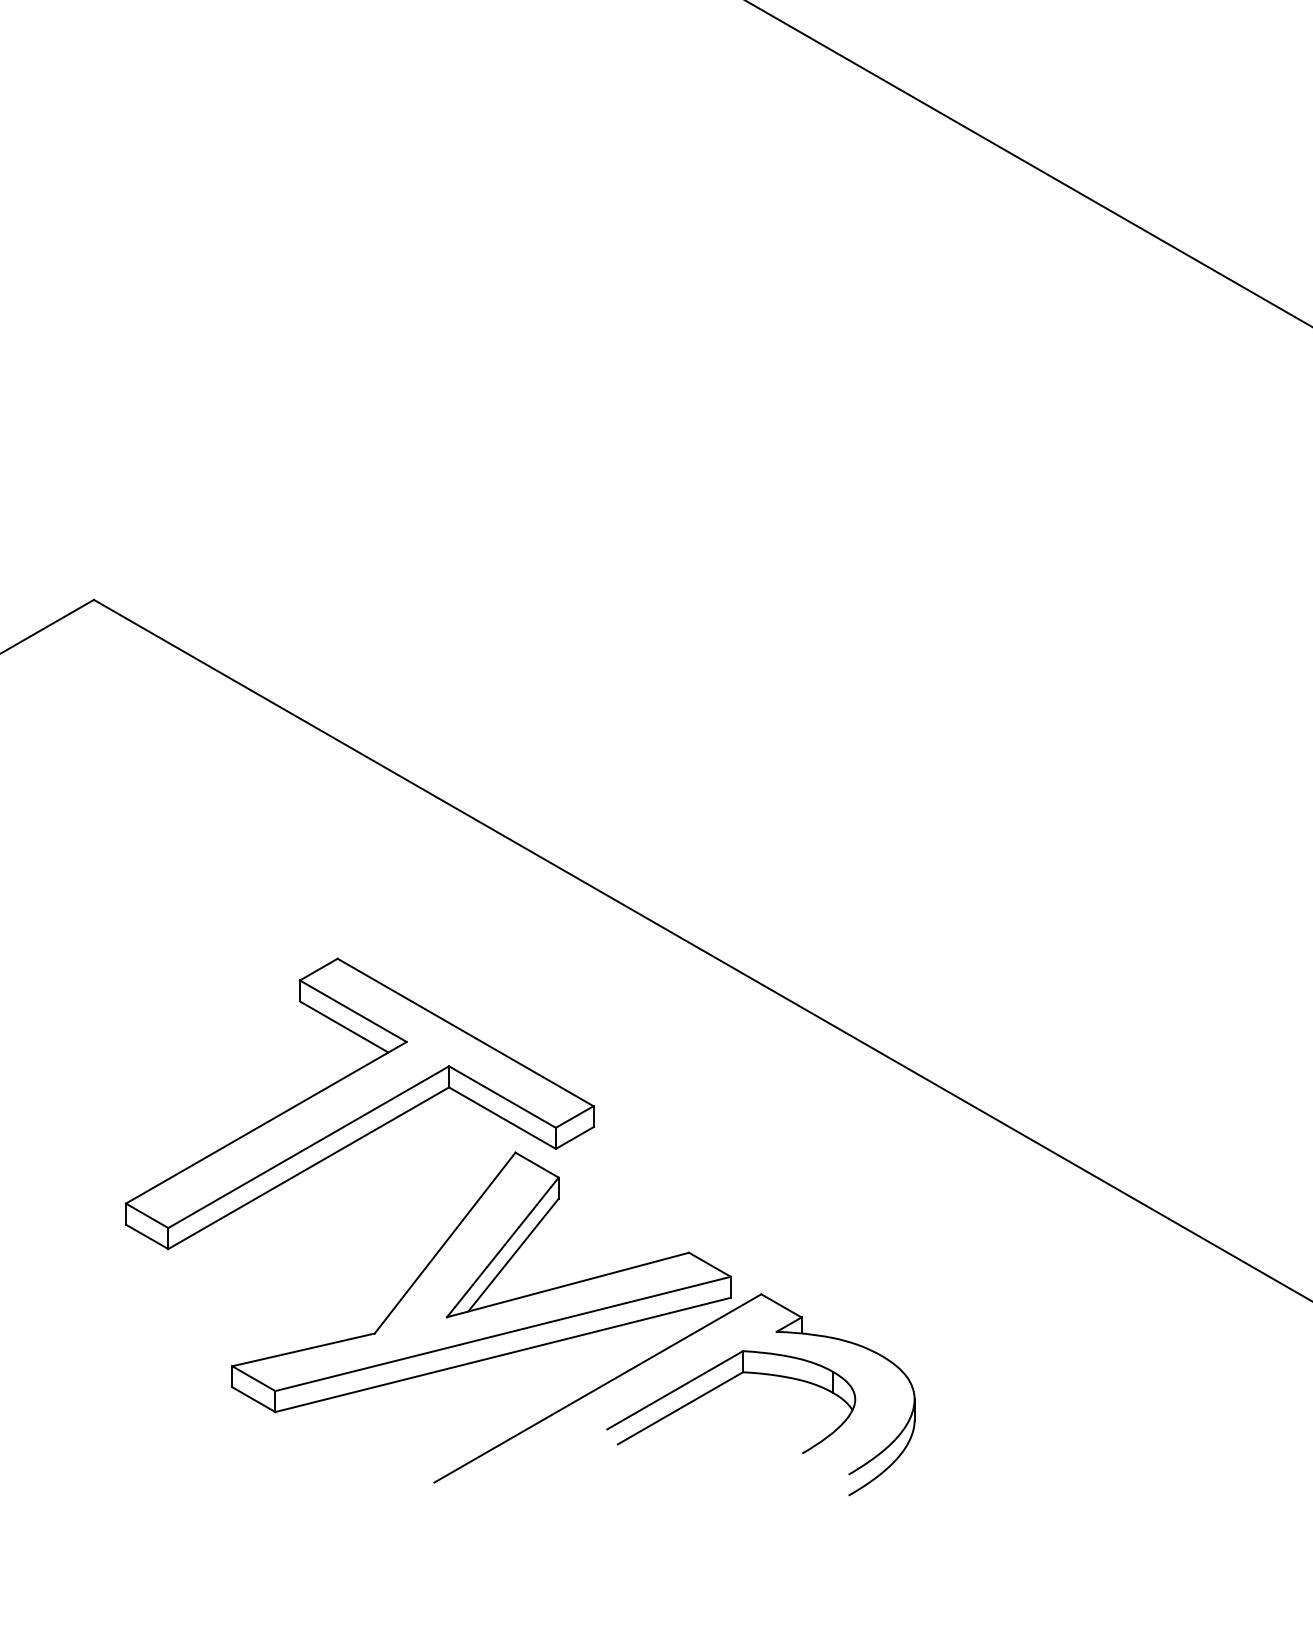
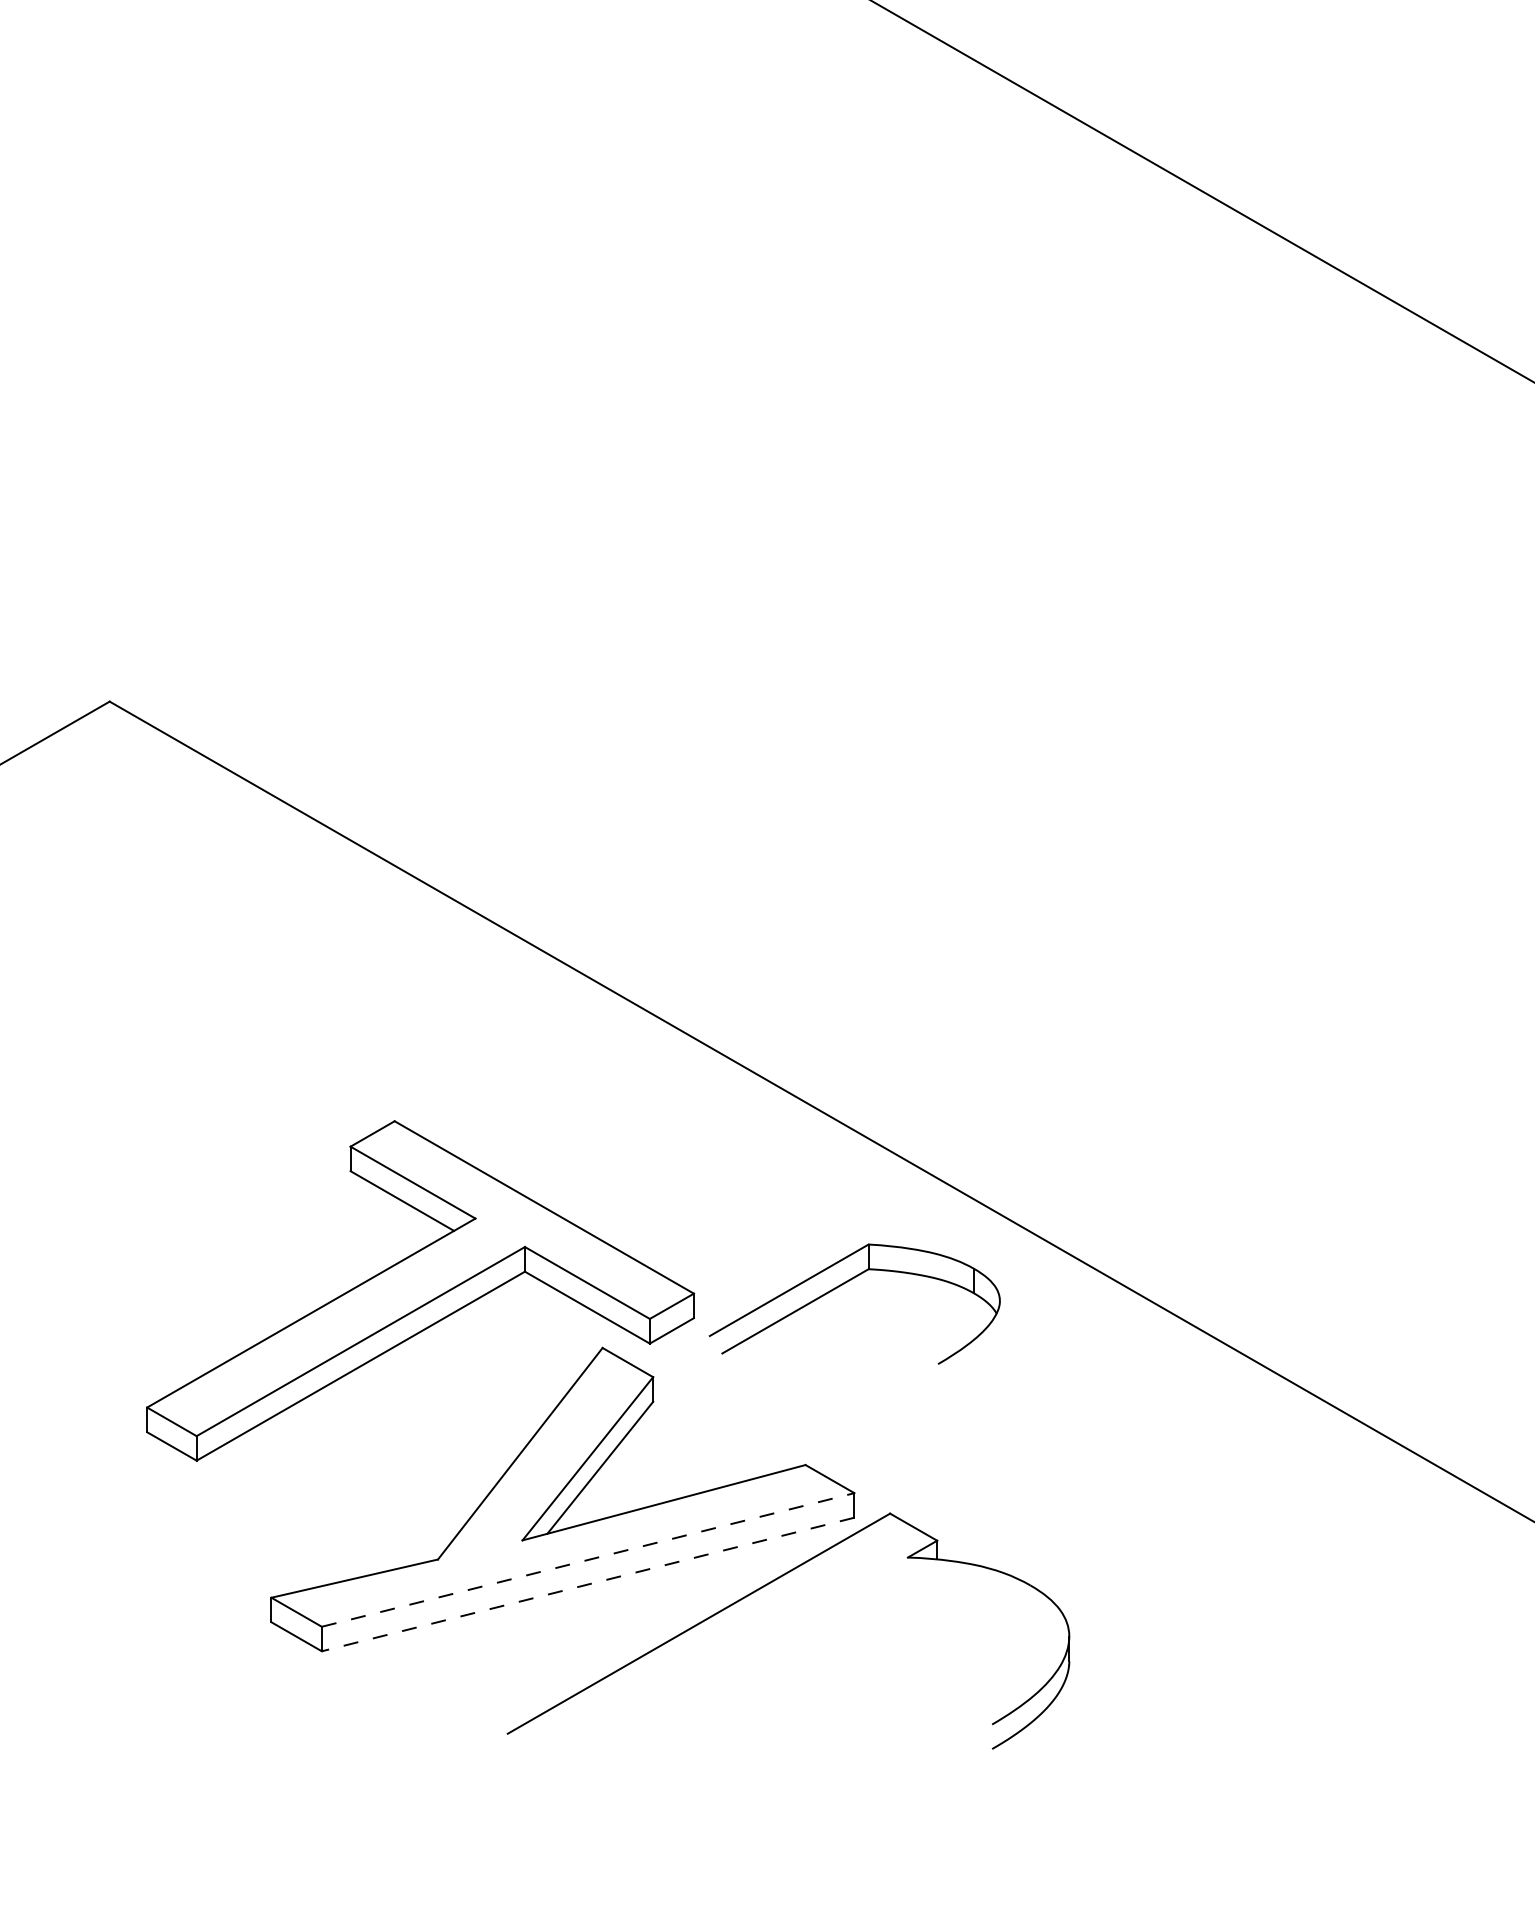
line: (503, 1333) -> (588, 1559), solid -> dashed
line: (503, 1354) -> (588, 1583), solid -> dashed
part: (722, 1385) -> (844, 1284), moved

